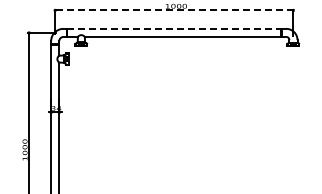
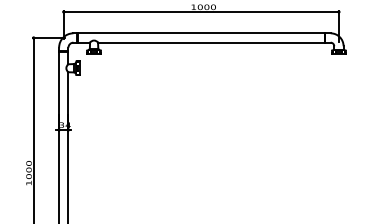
line: (174, 10) -> (201, 12), dashed -> solid
line: (174, 28) -> (201, 32), dashed -> solid

